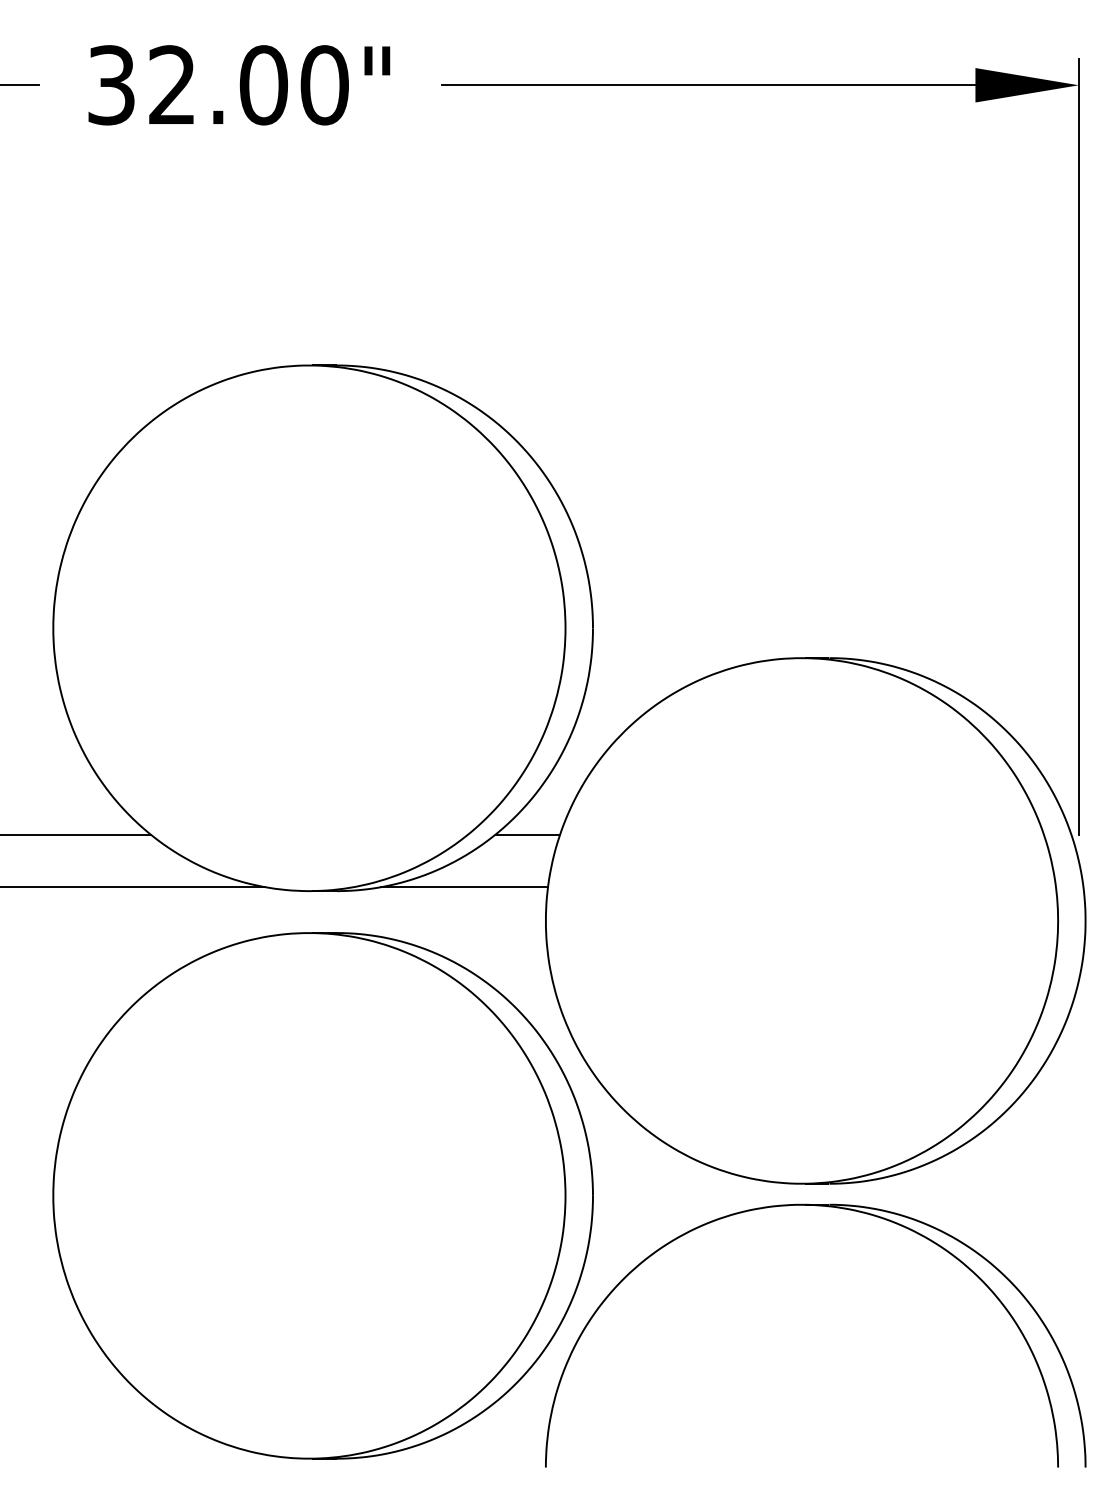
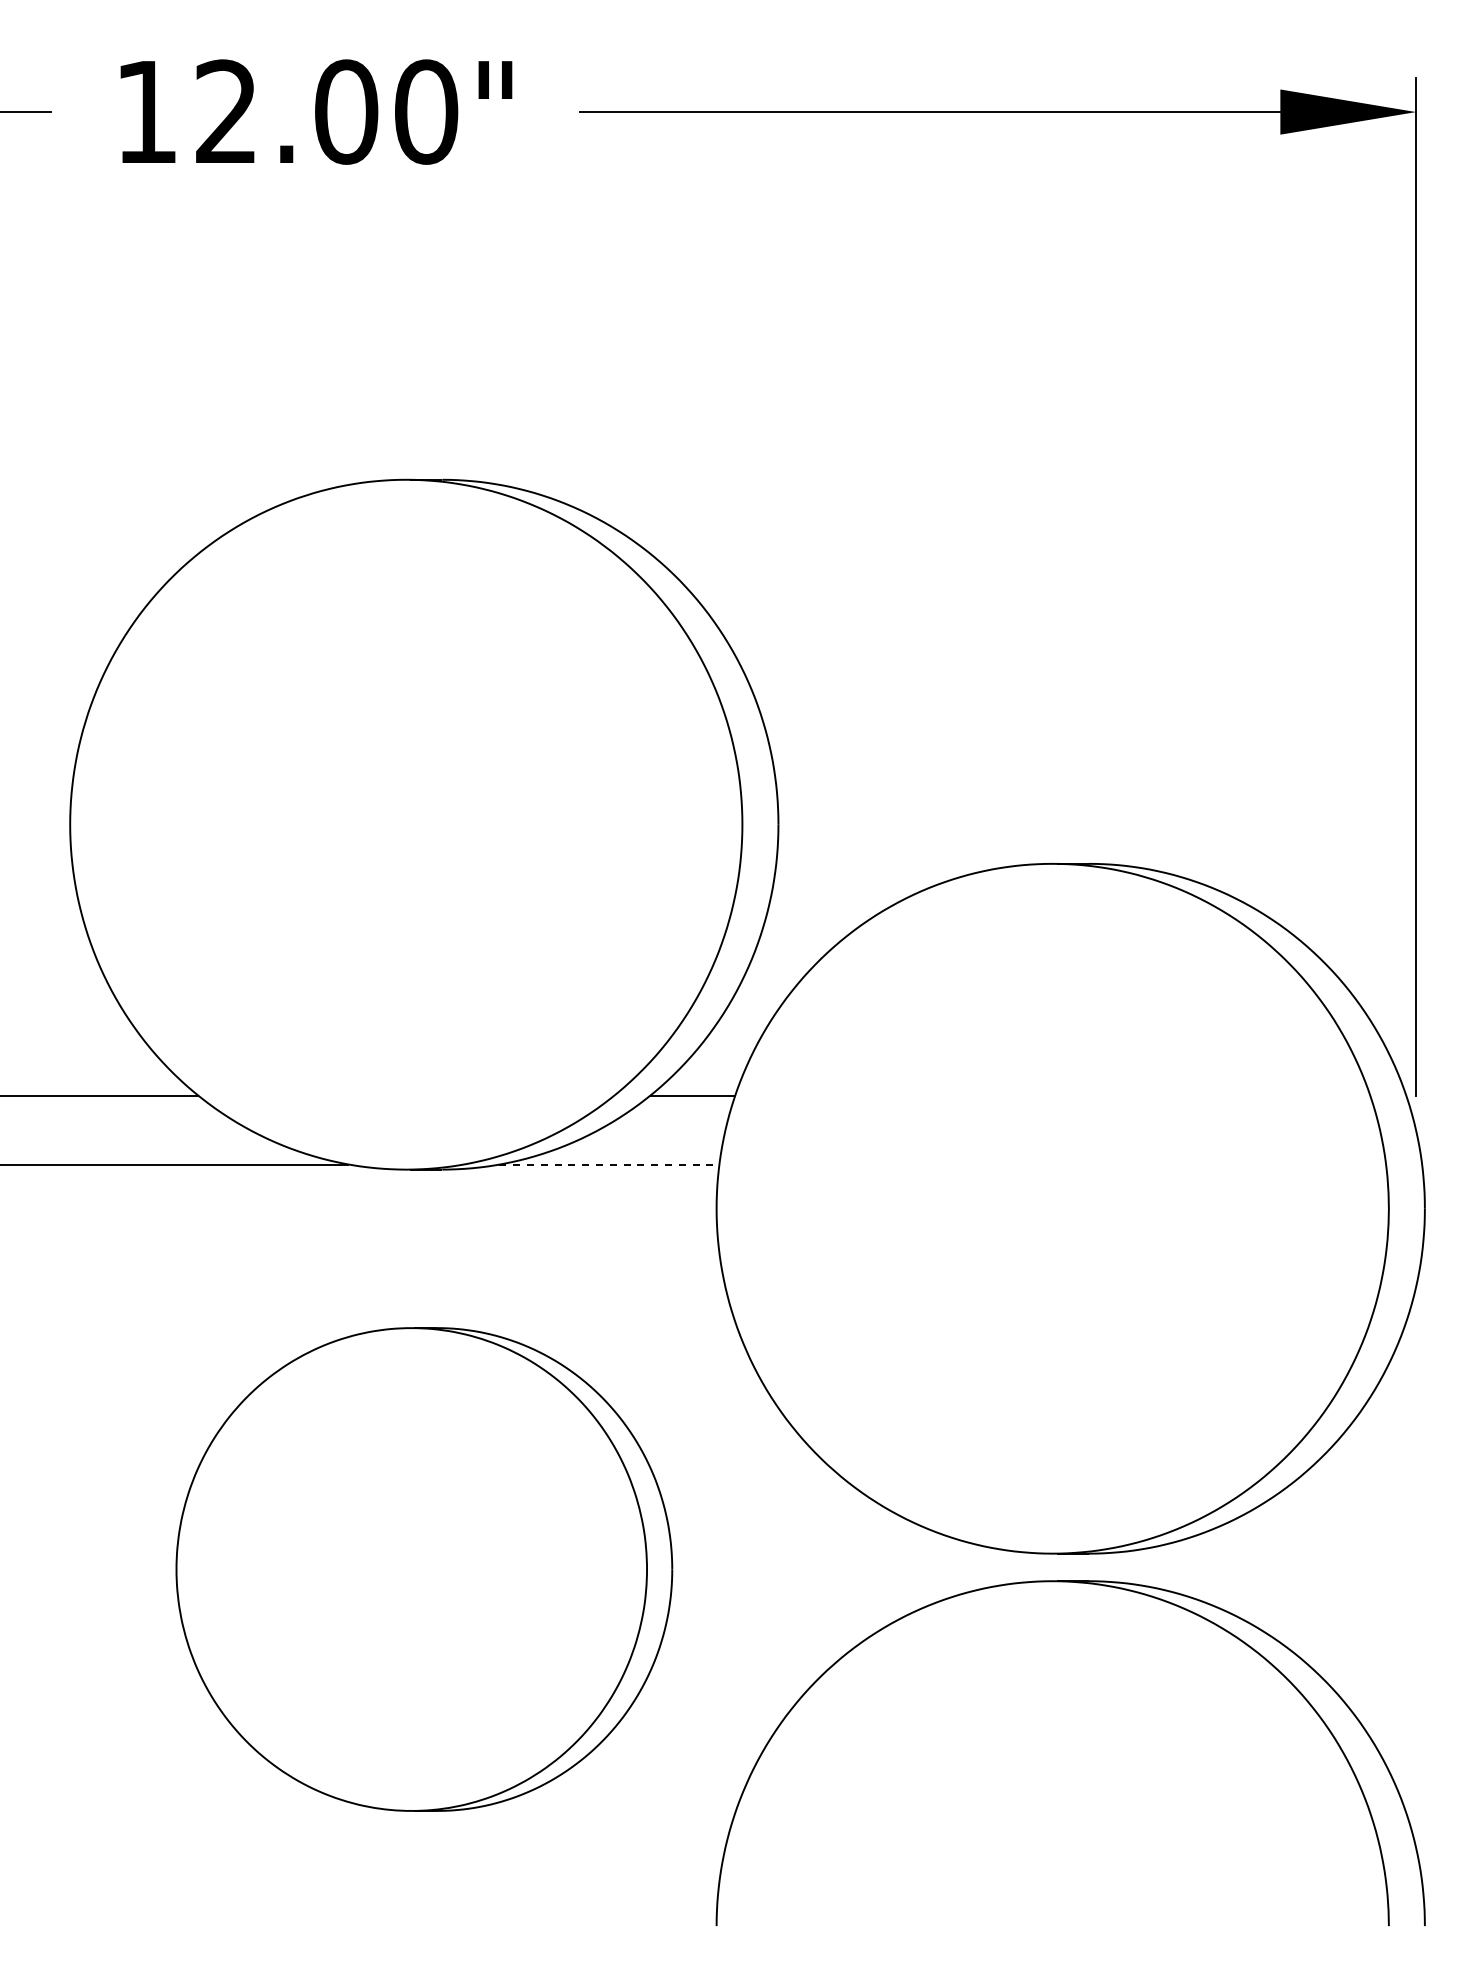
text: (111, 84) -> (146, 111), 32.00" -> 12.00"
line: (464, 887) -> (609, 1164), solid -> dashed
part: (323, 1195) -> (424, 1569), size x0.7

